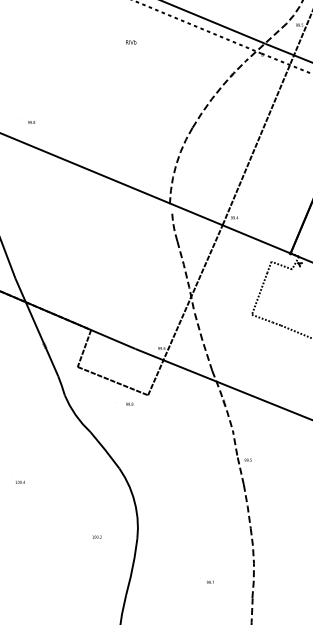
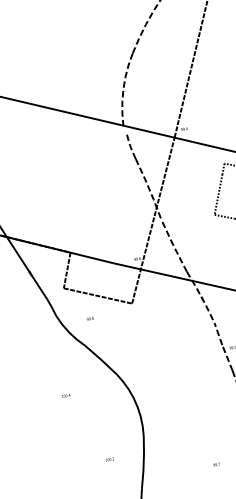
text: (129, 403) -> (90, 318), moved
text: (20, 481) -> (66, 395), moved
text: (96, 536) -> (109, 458), moved

